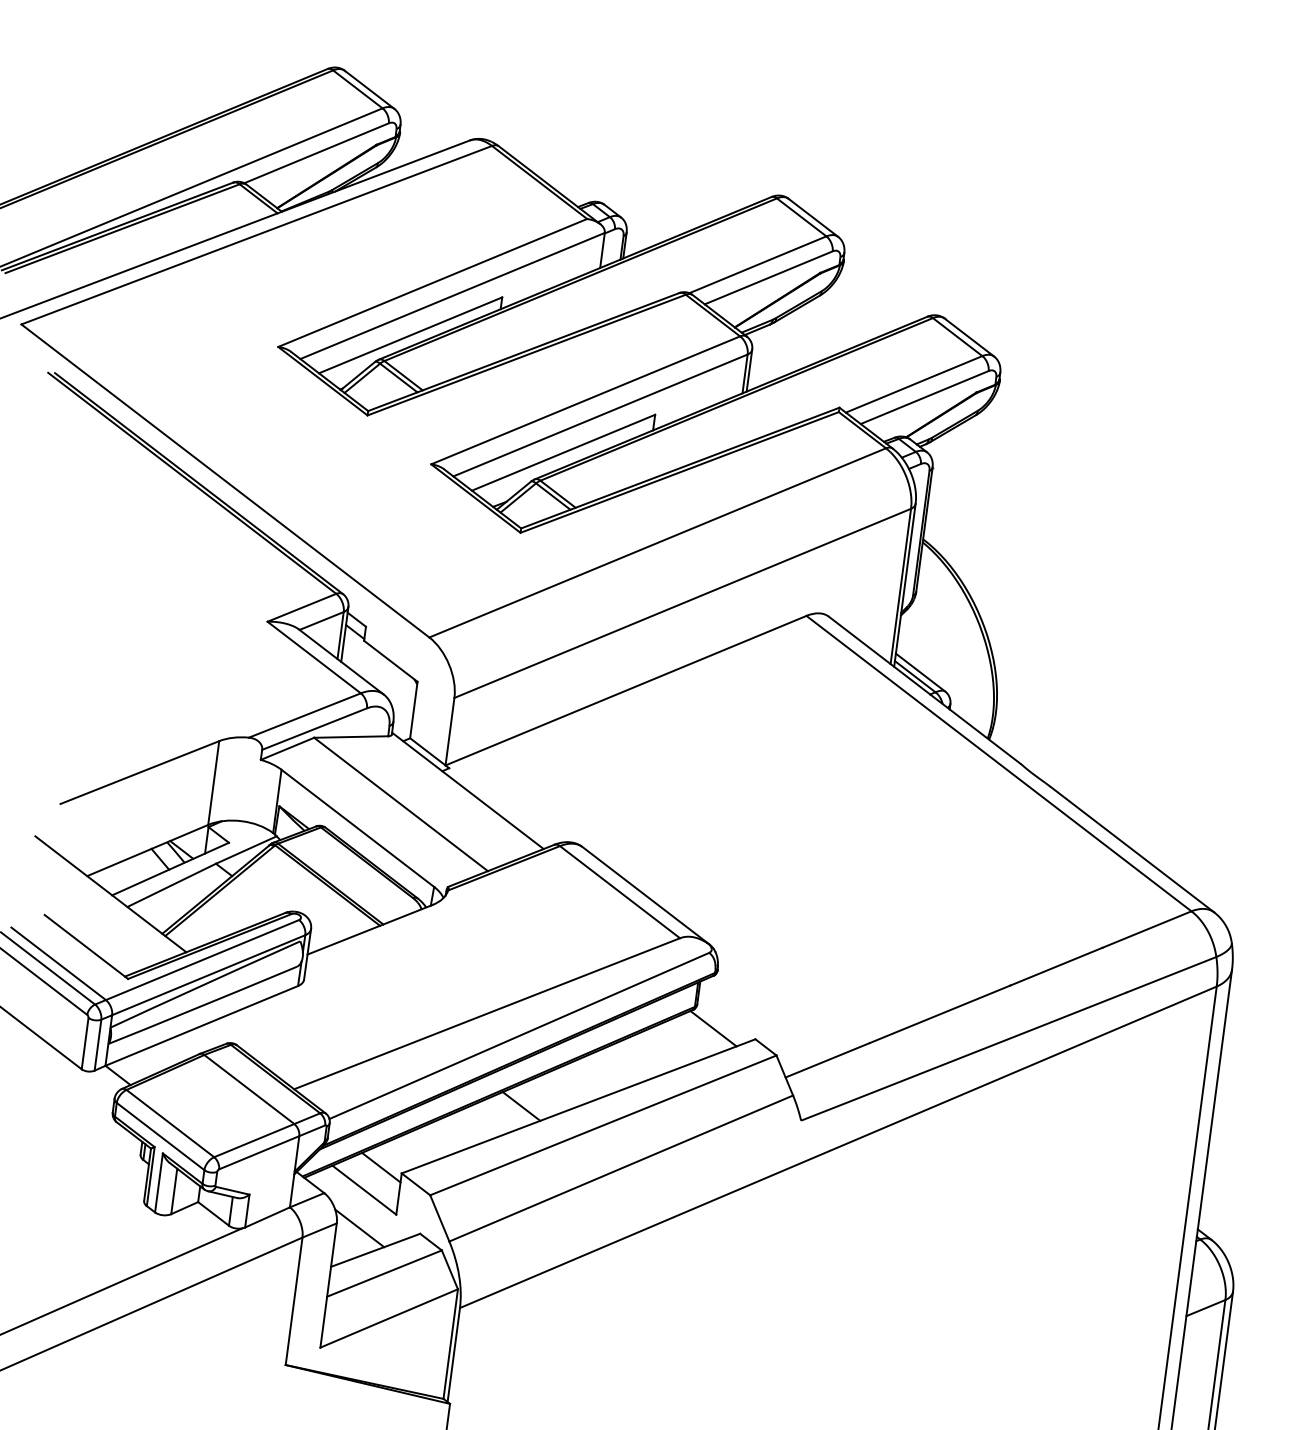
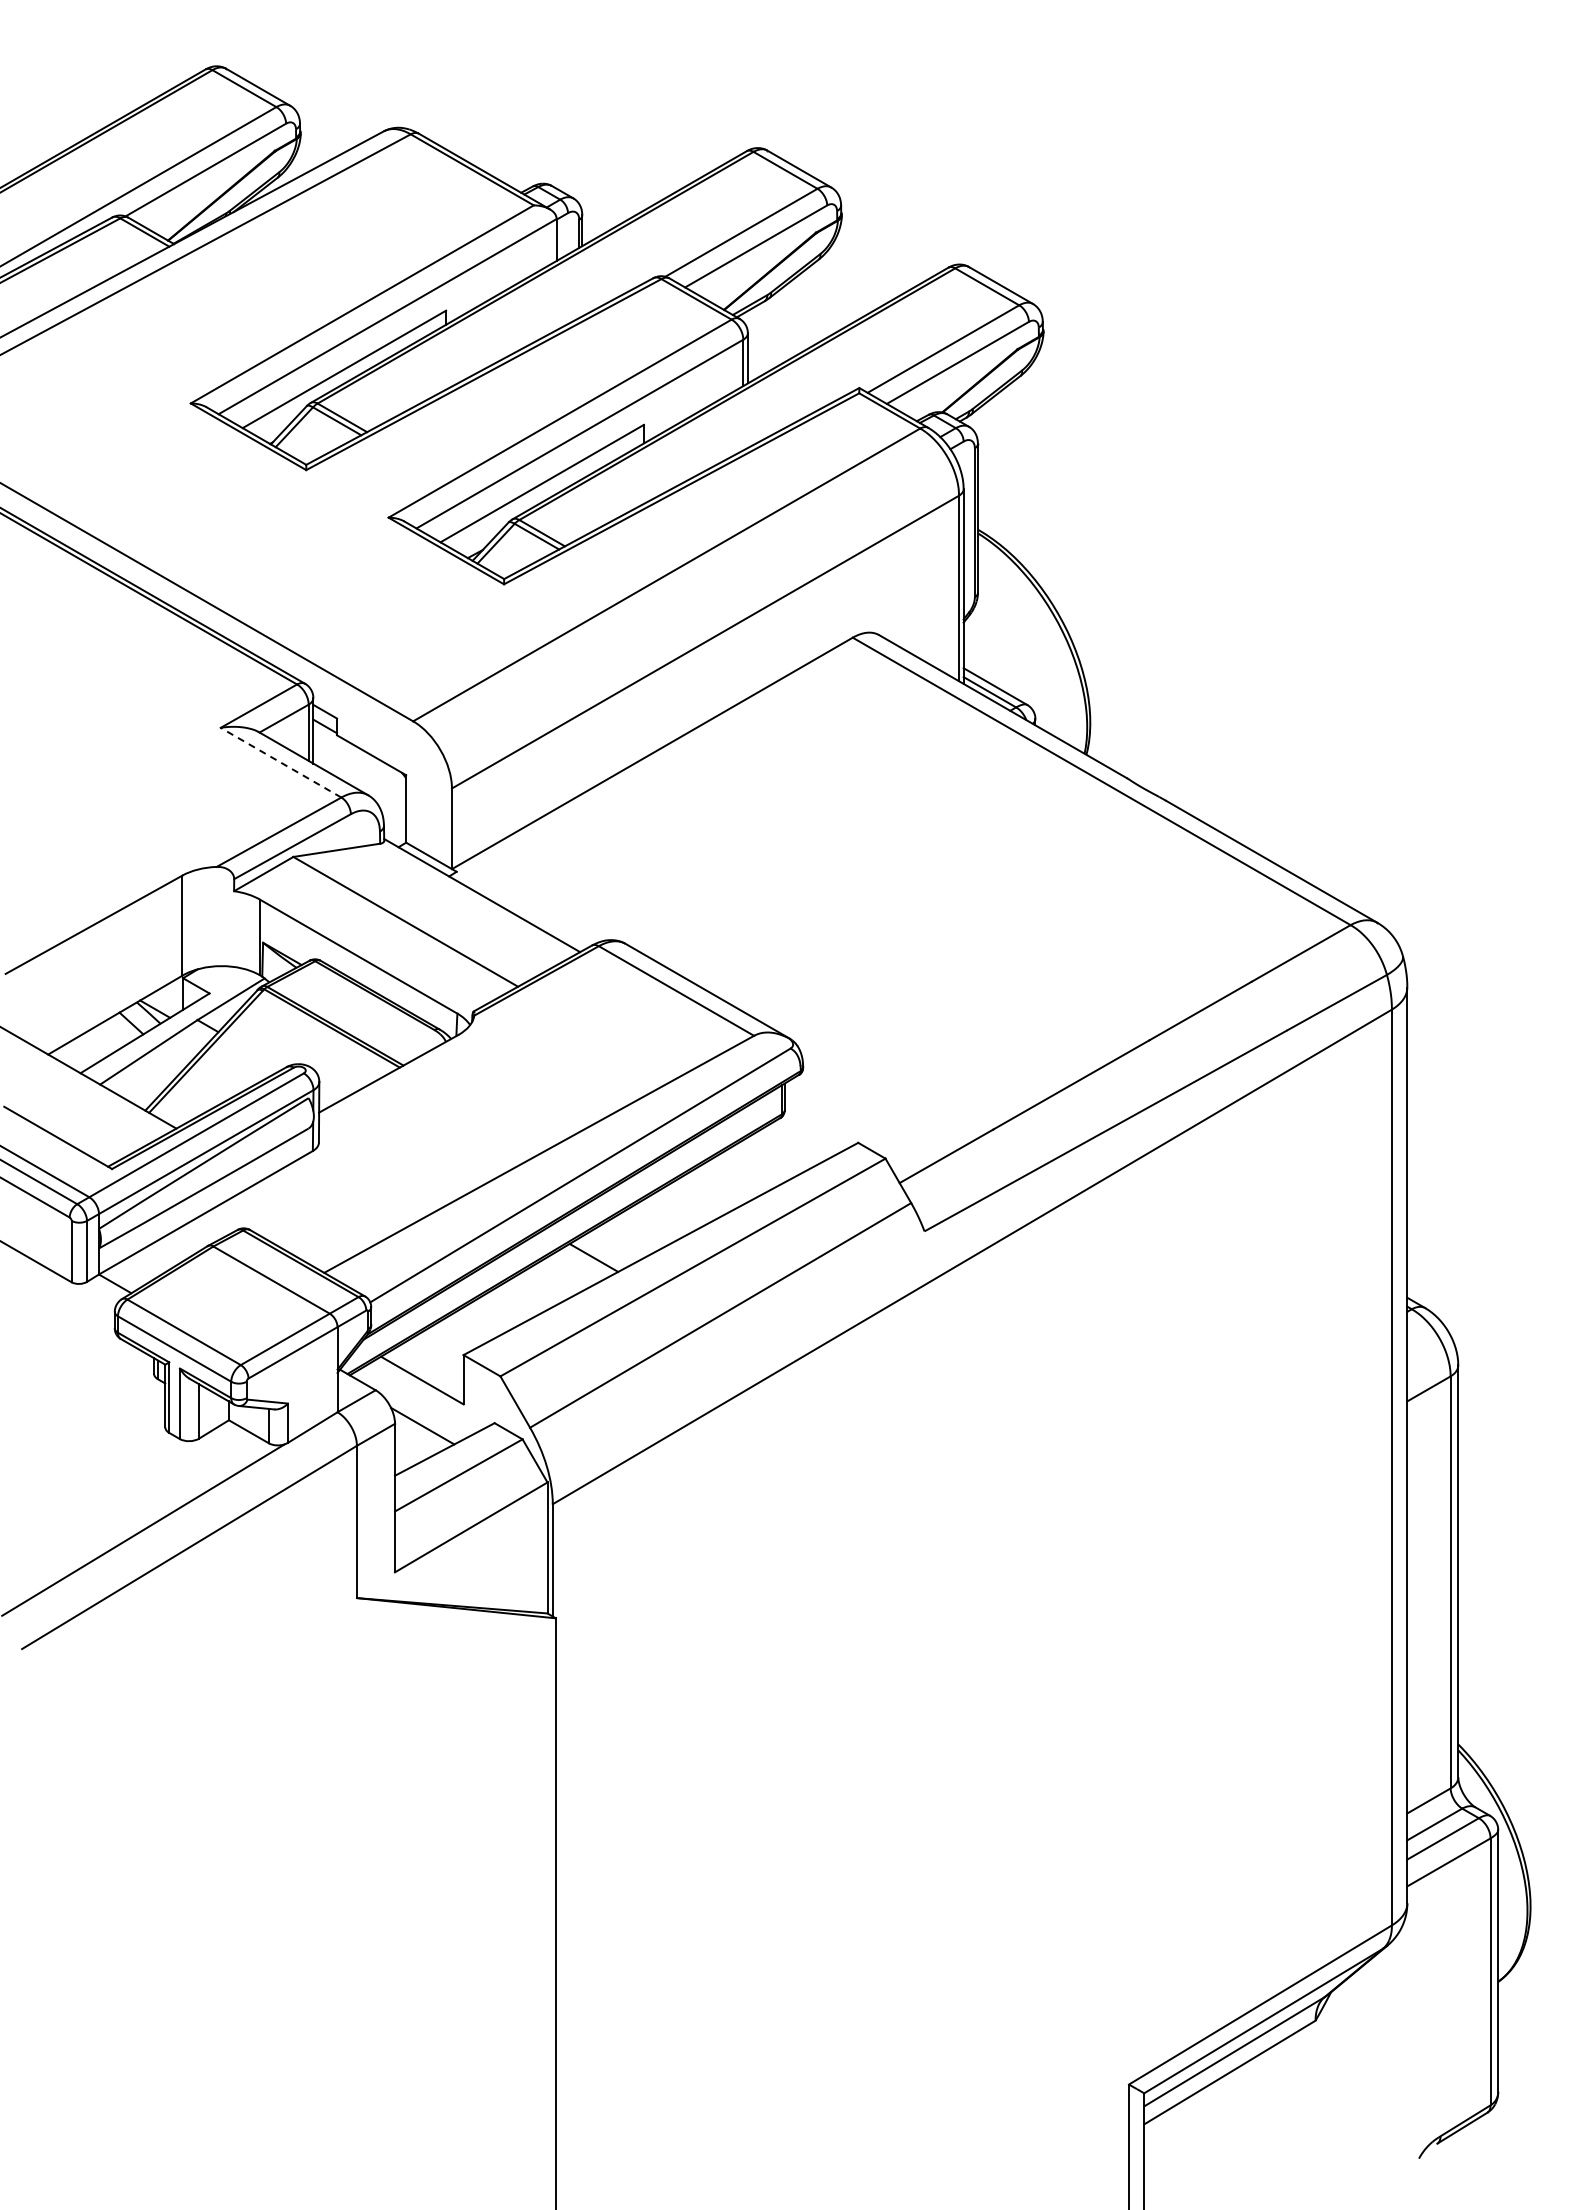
line: (314, 657) -> (281, 762), solid -> dashed
line: (713, 1028) -> (807, 1136), removed
line: (381, 1167) -> (438, 1351), removed

